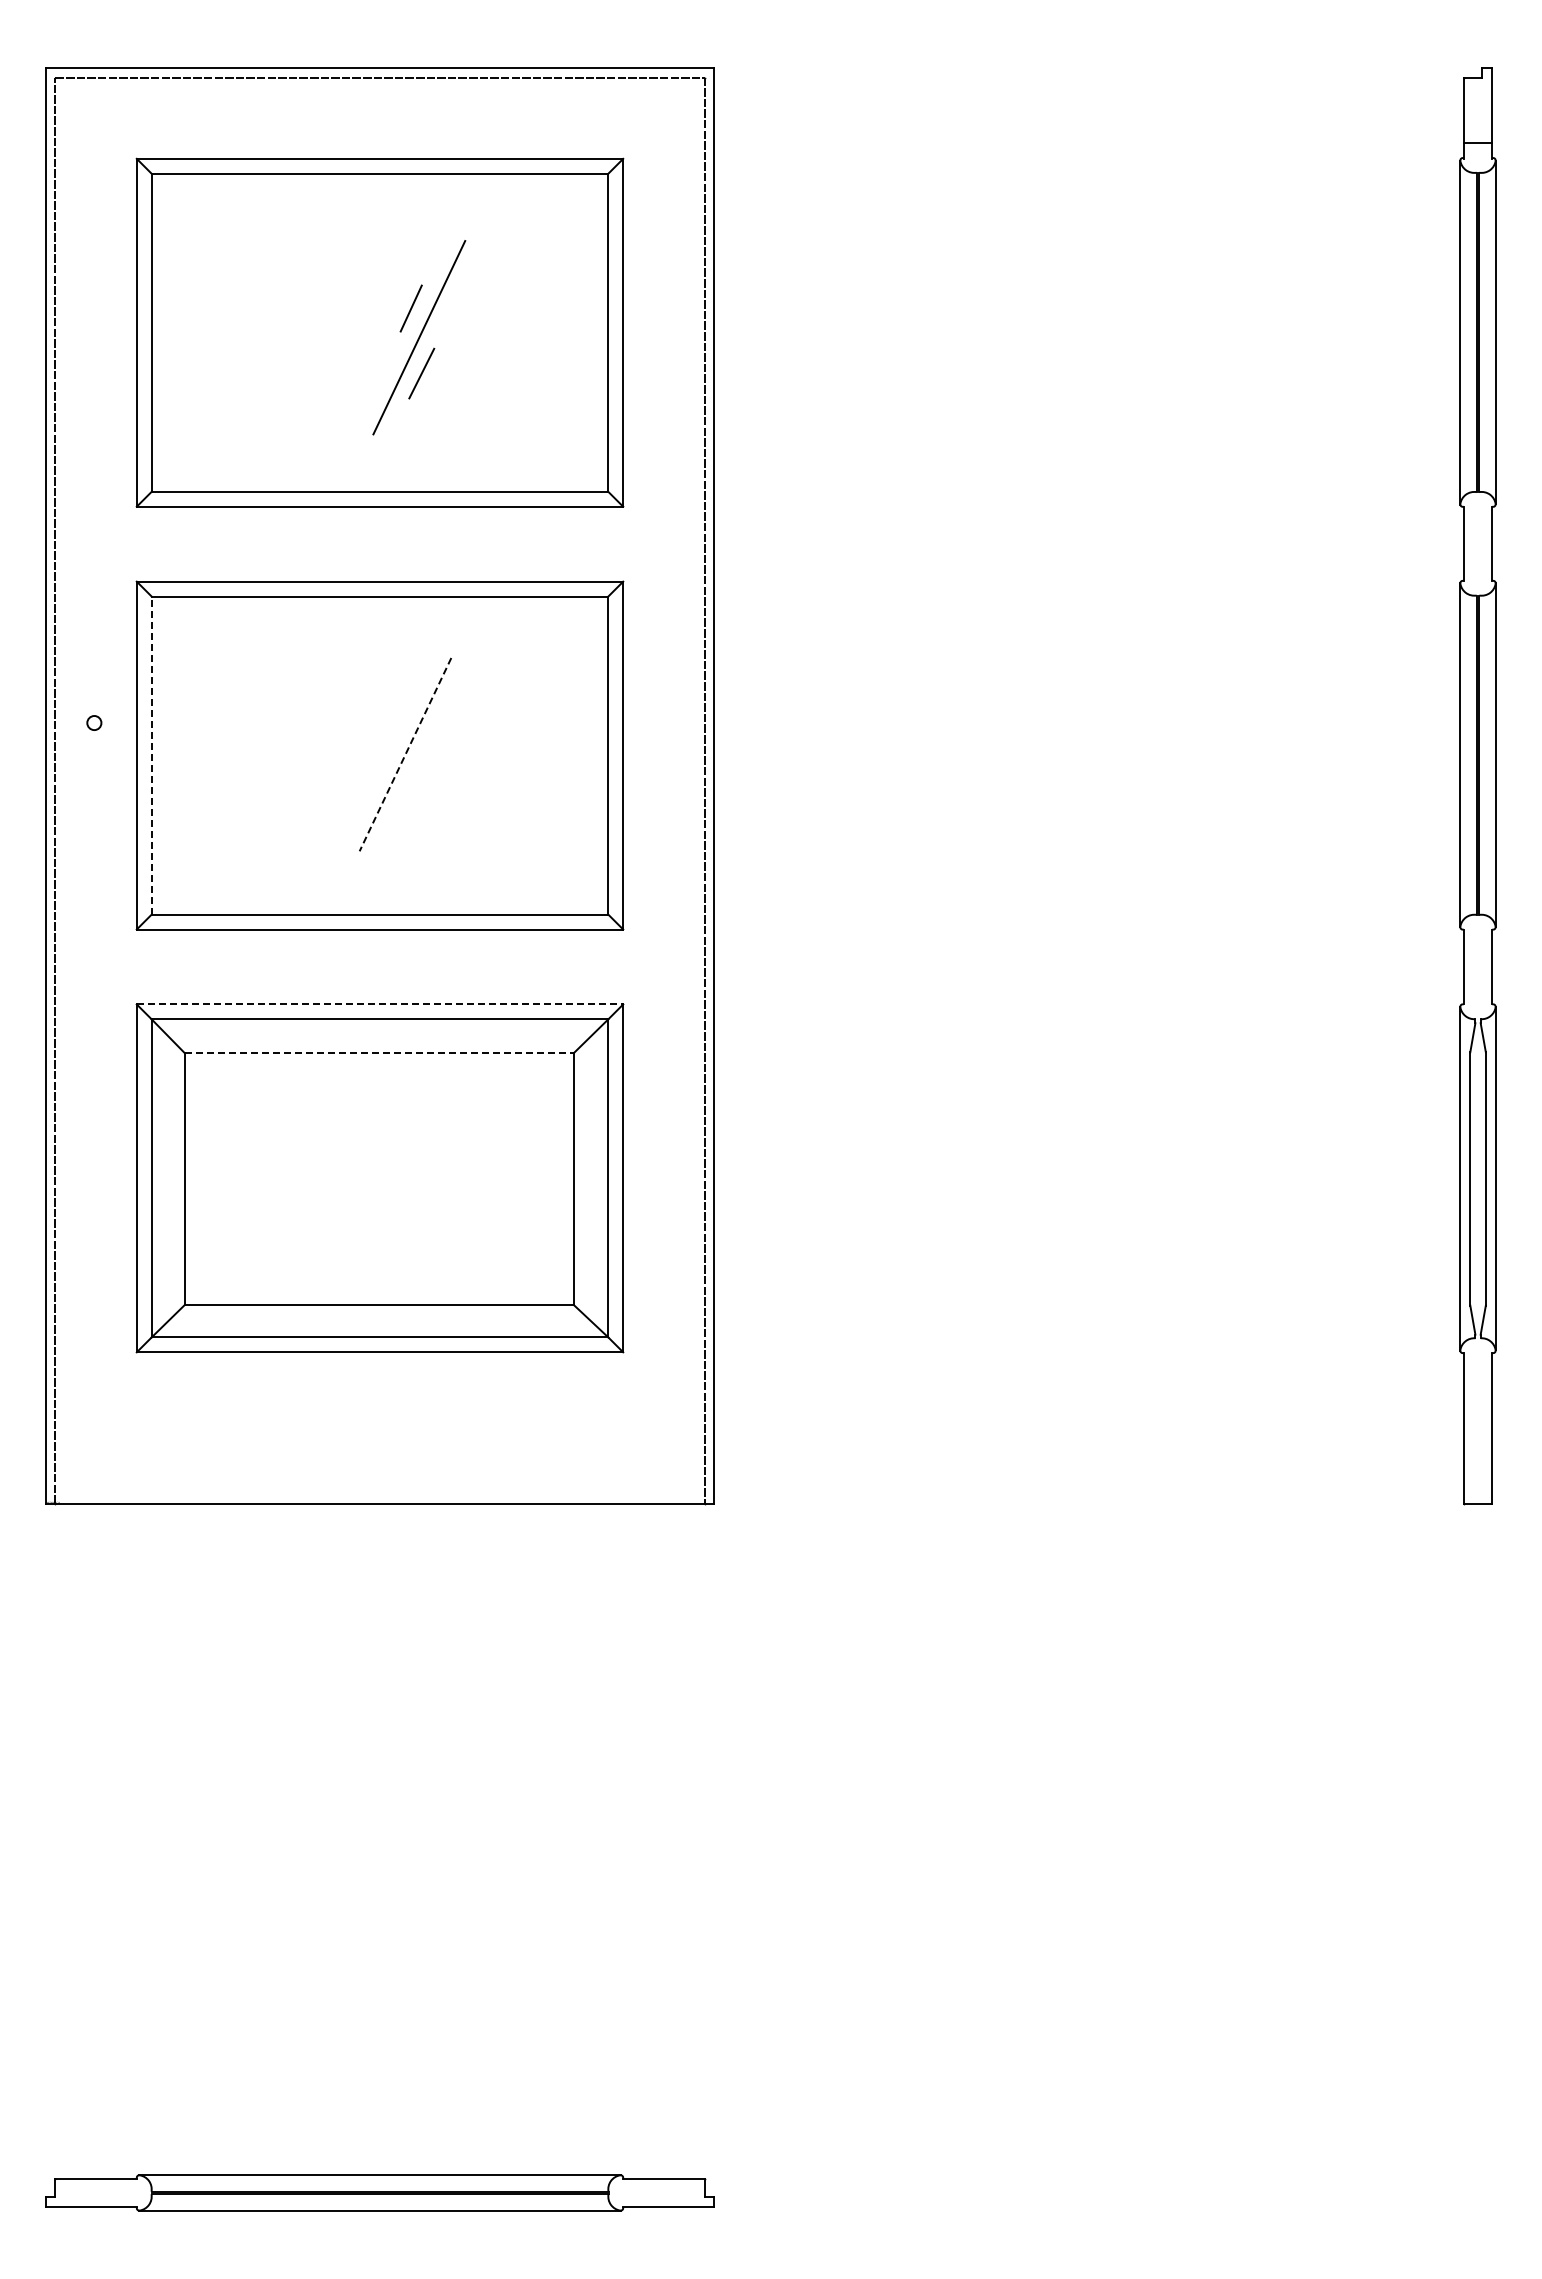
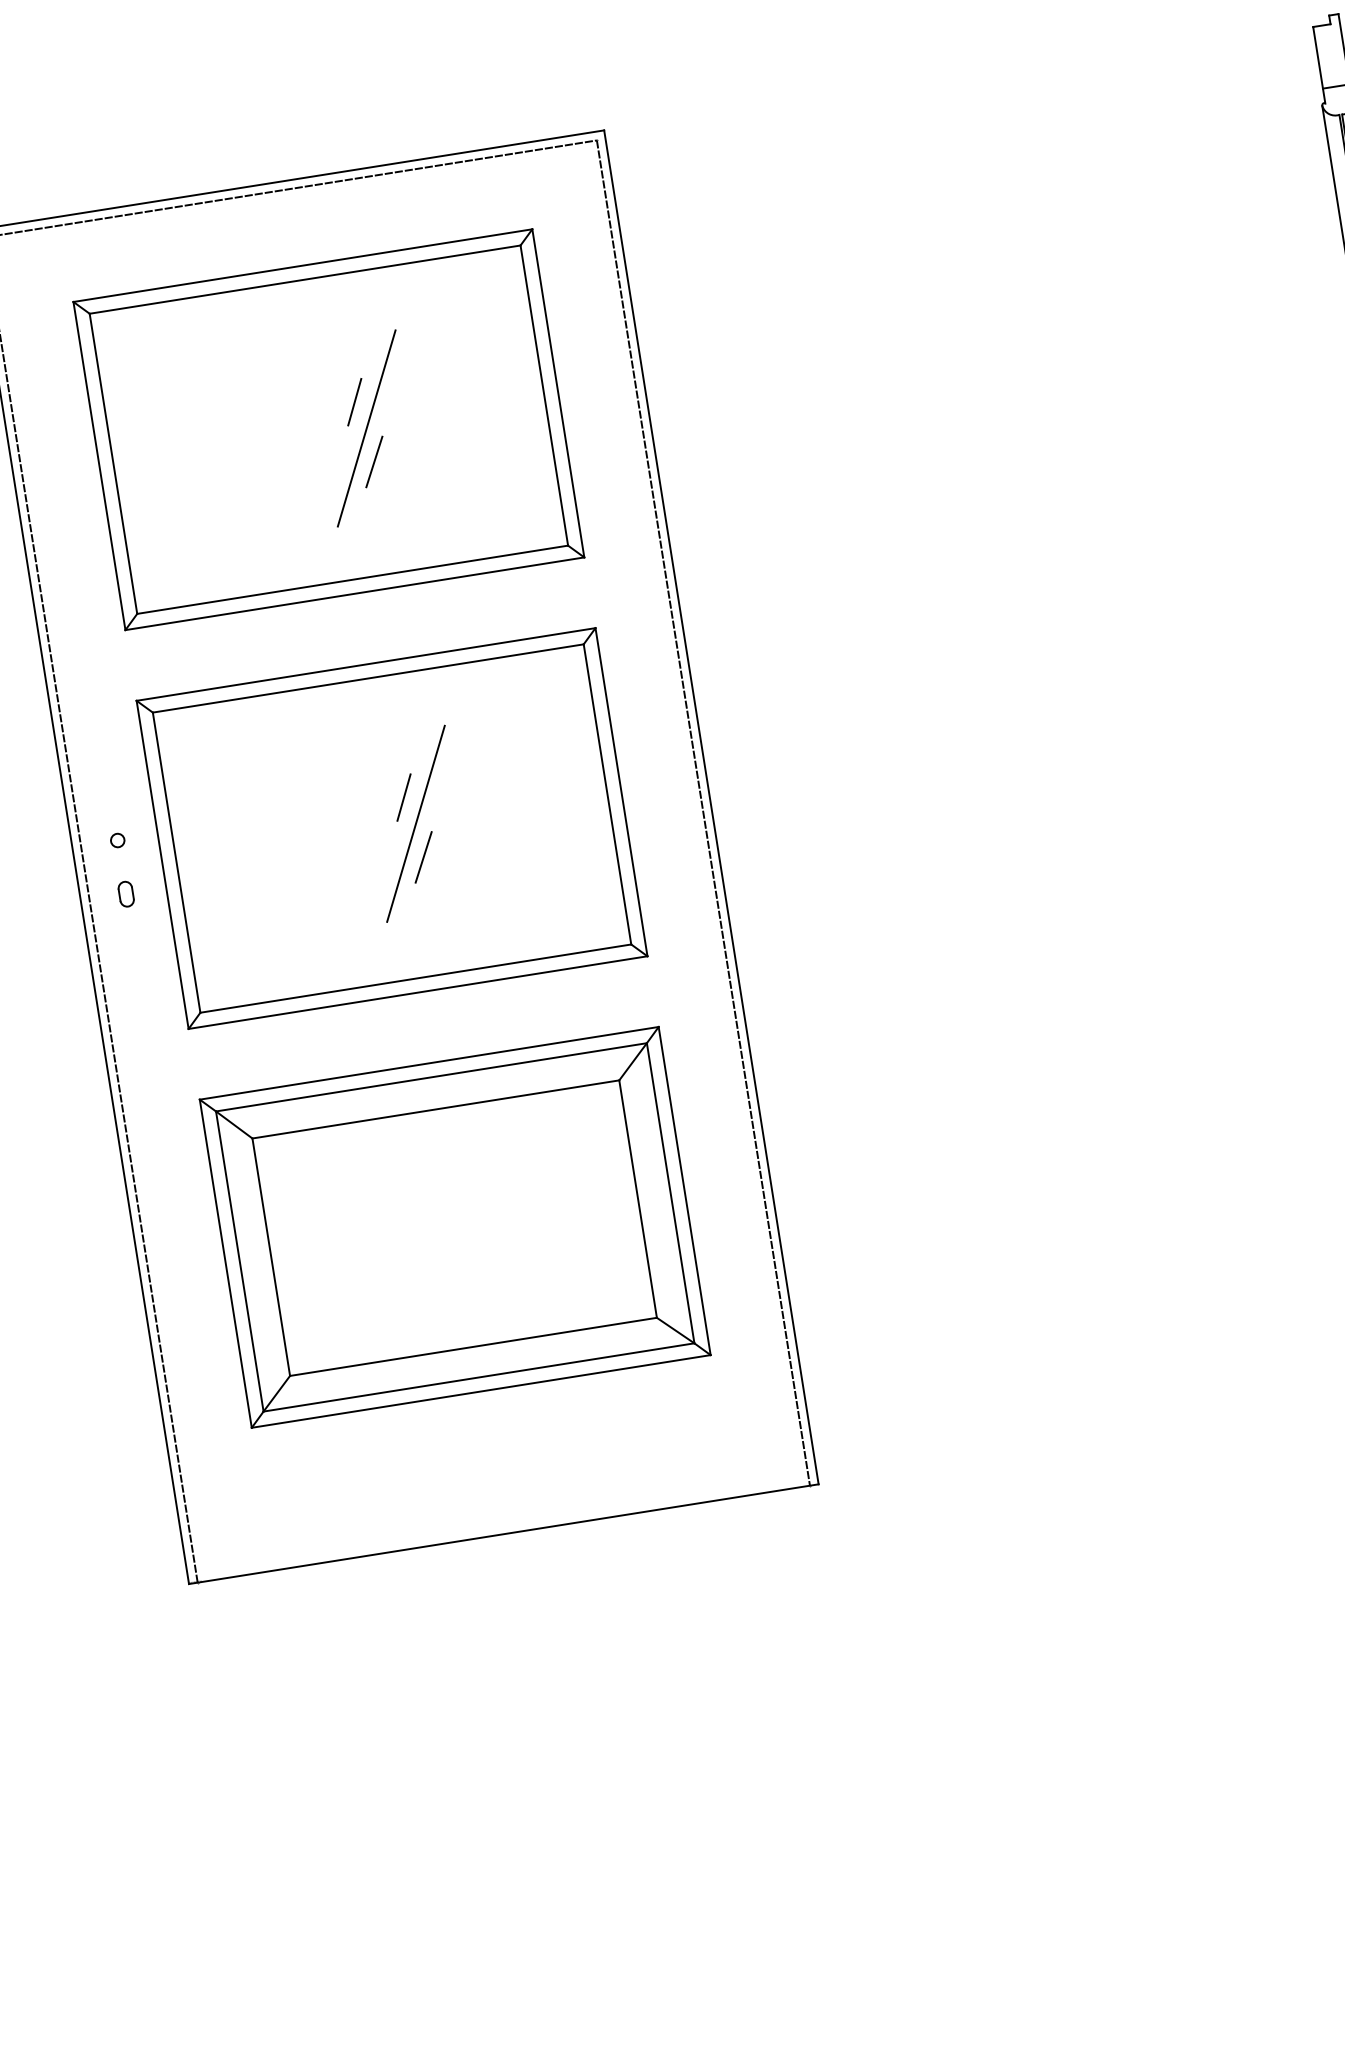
line: (397, 725) -> (404, 797), added
line: (405, 754) -> (415, 823), dashed -> solid
line: (151, 755) -> (176, 862), dashed -> solid
part: (94, 779) -> (126, 893), added
line: (407, 790) -> (423, 857), added
line: (380, 1004) -> (429, 1063), dashed -> solid
line: (379, 1053) -> (436, 1109), dashed -> solid

